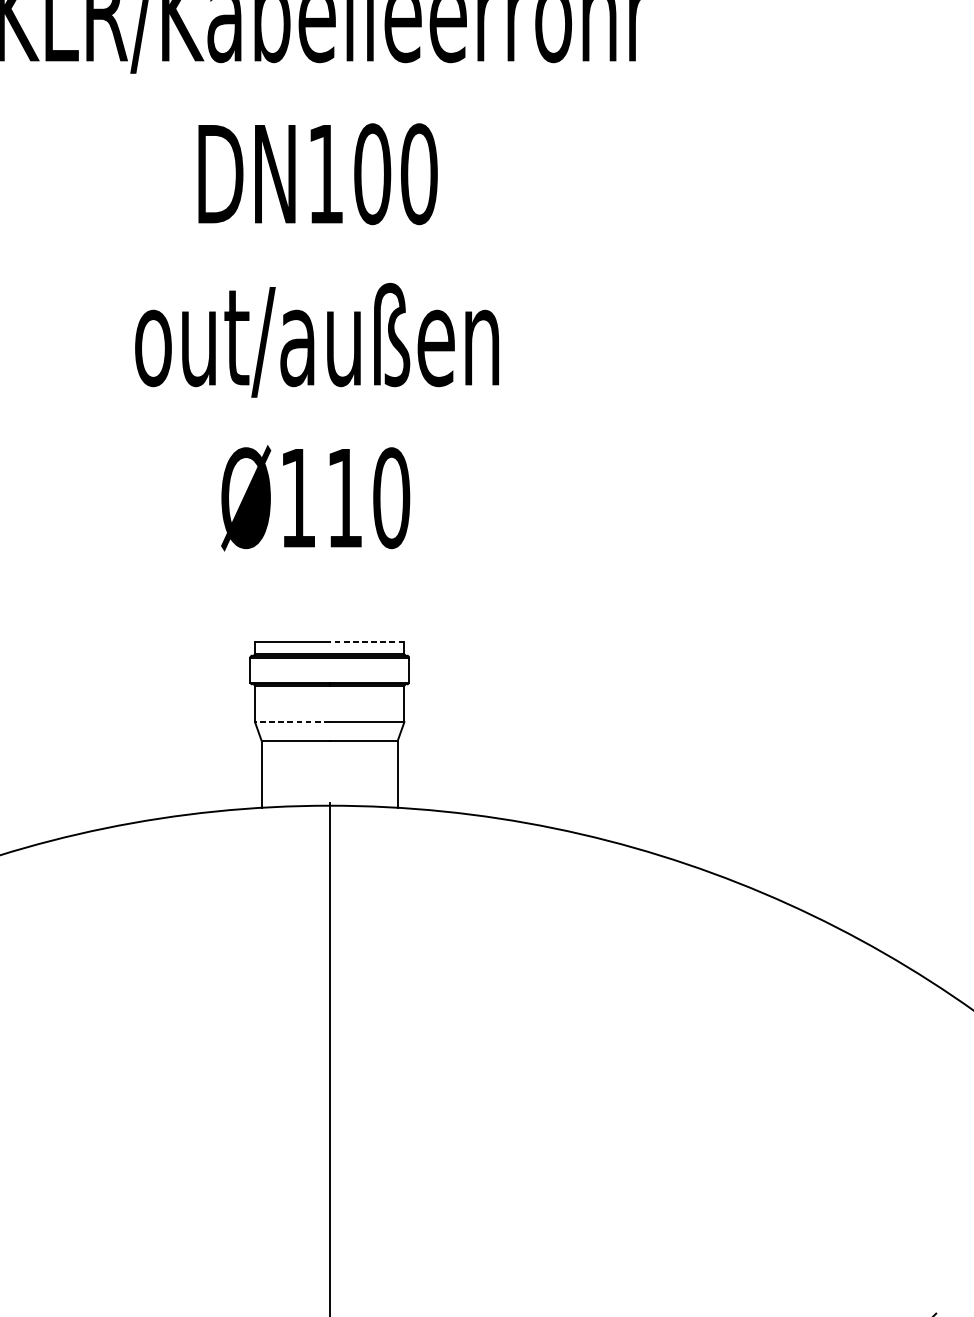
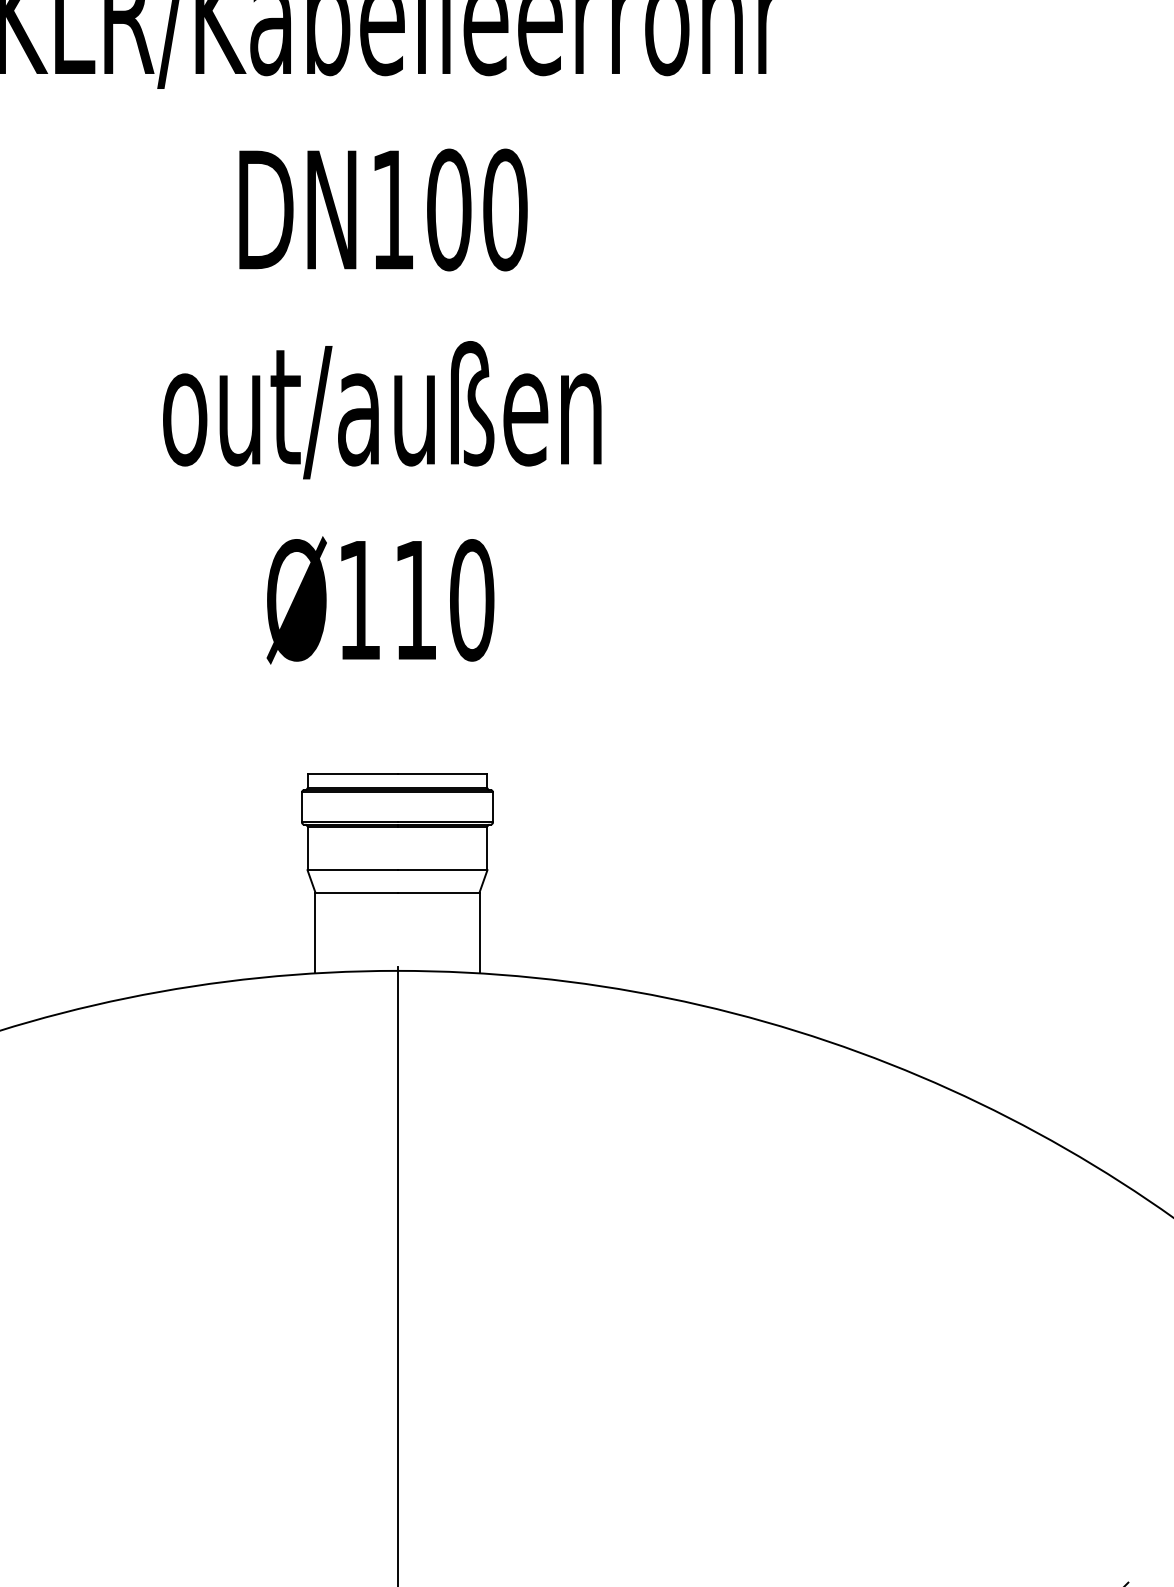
line: (367, 641) -> (442, 773), dashed -> solid
line: (292, 722) -> (352, 870), dashed -> solid

